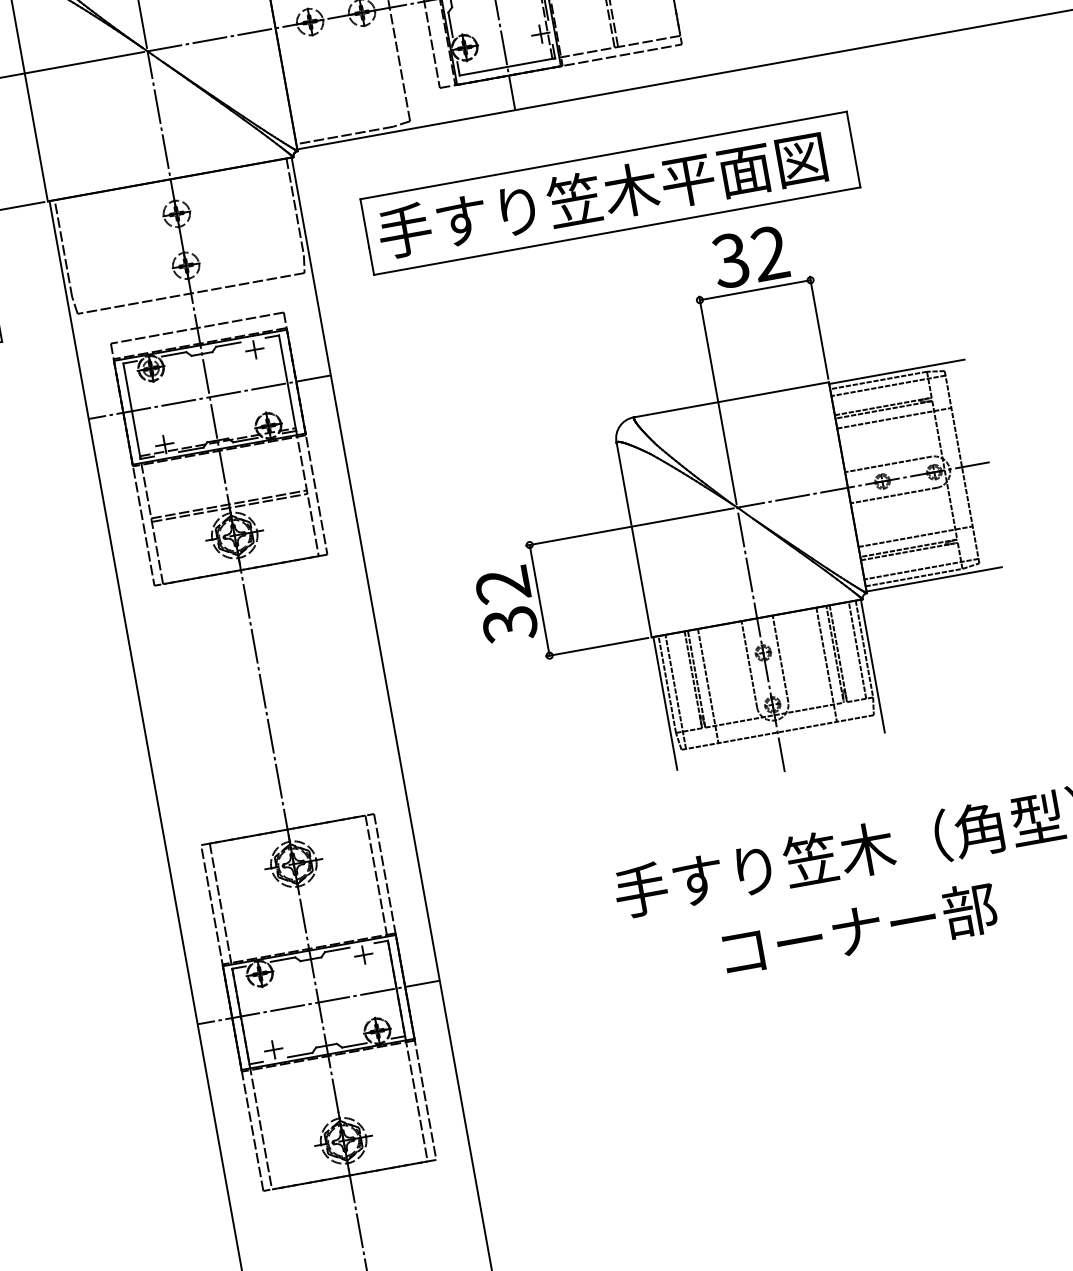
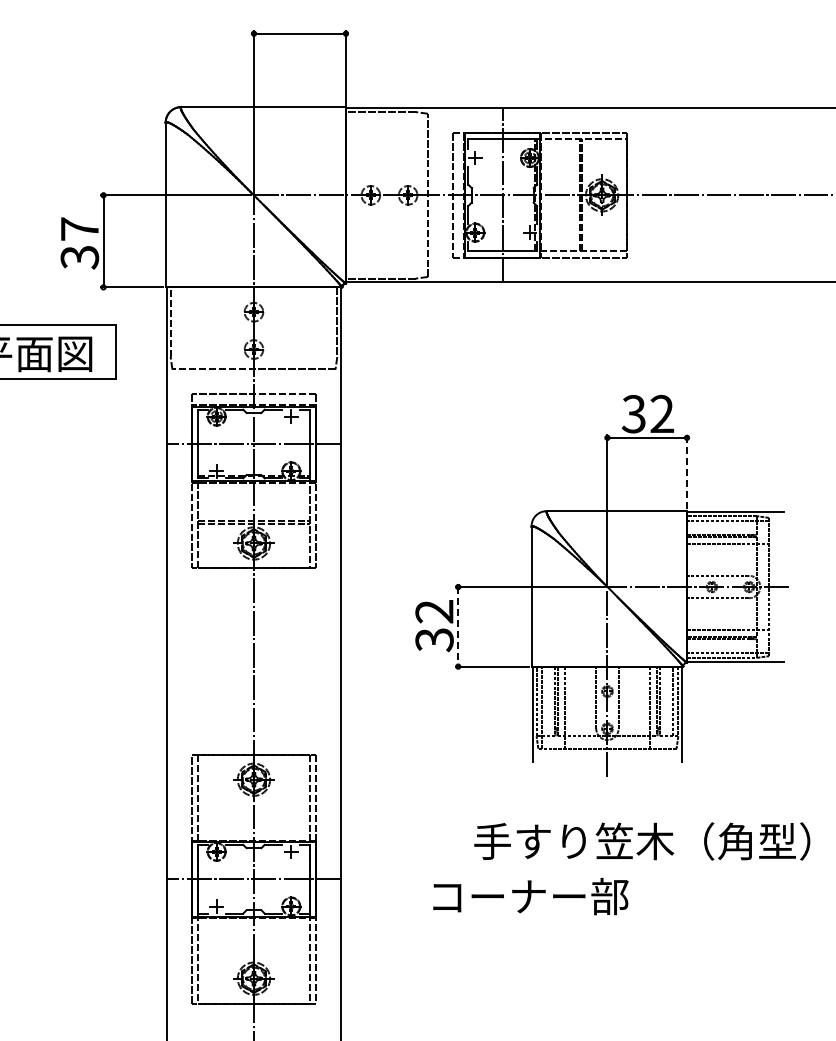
part: (610, 192) -> (558, 351), removed
line: (819, 328) -> (687, 472), solid -> dashed
line: (539, 599) -> (458, 626), solid -> dashed
text: (859, 930) -> (530, 896), moved

